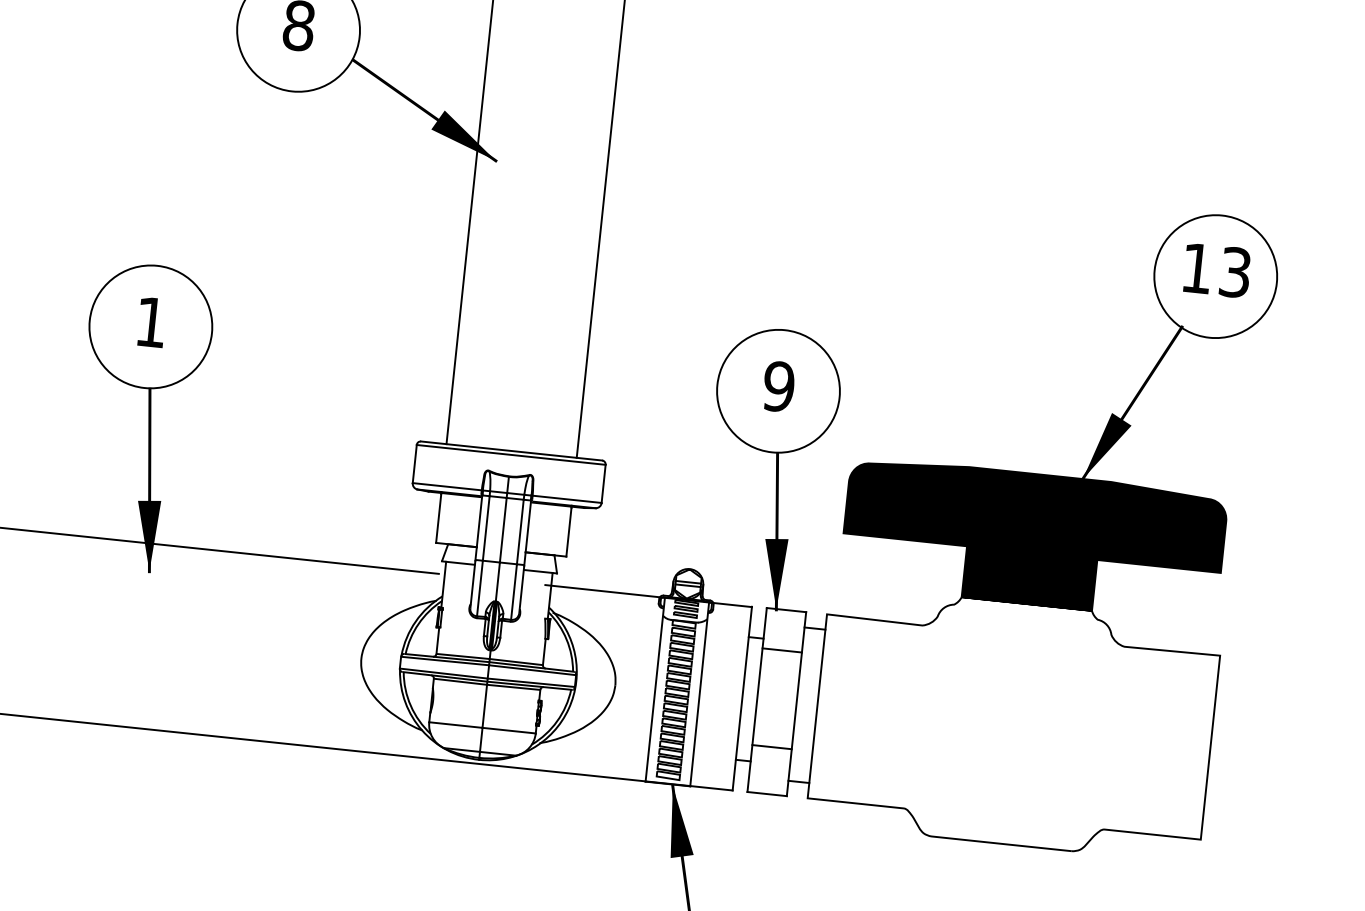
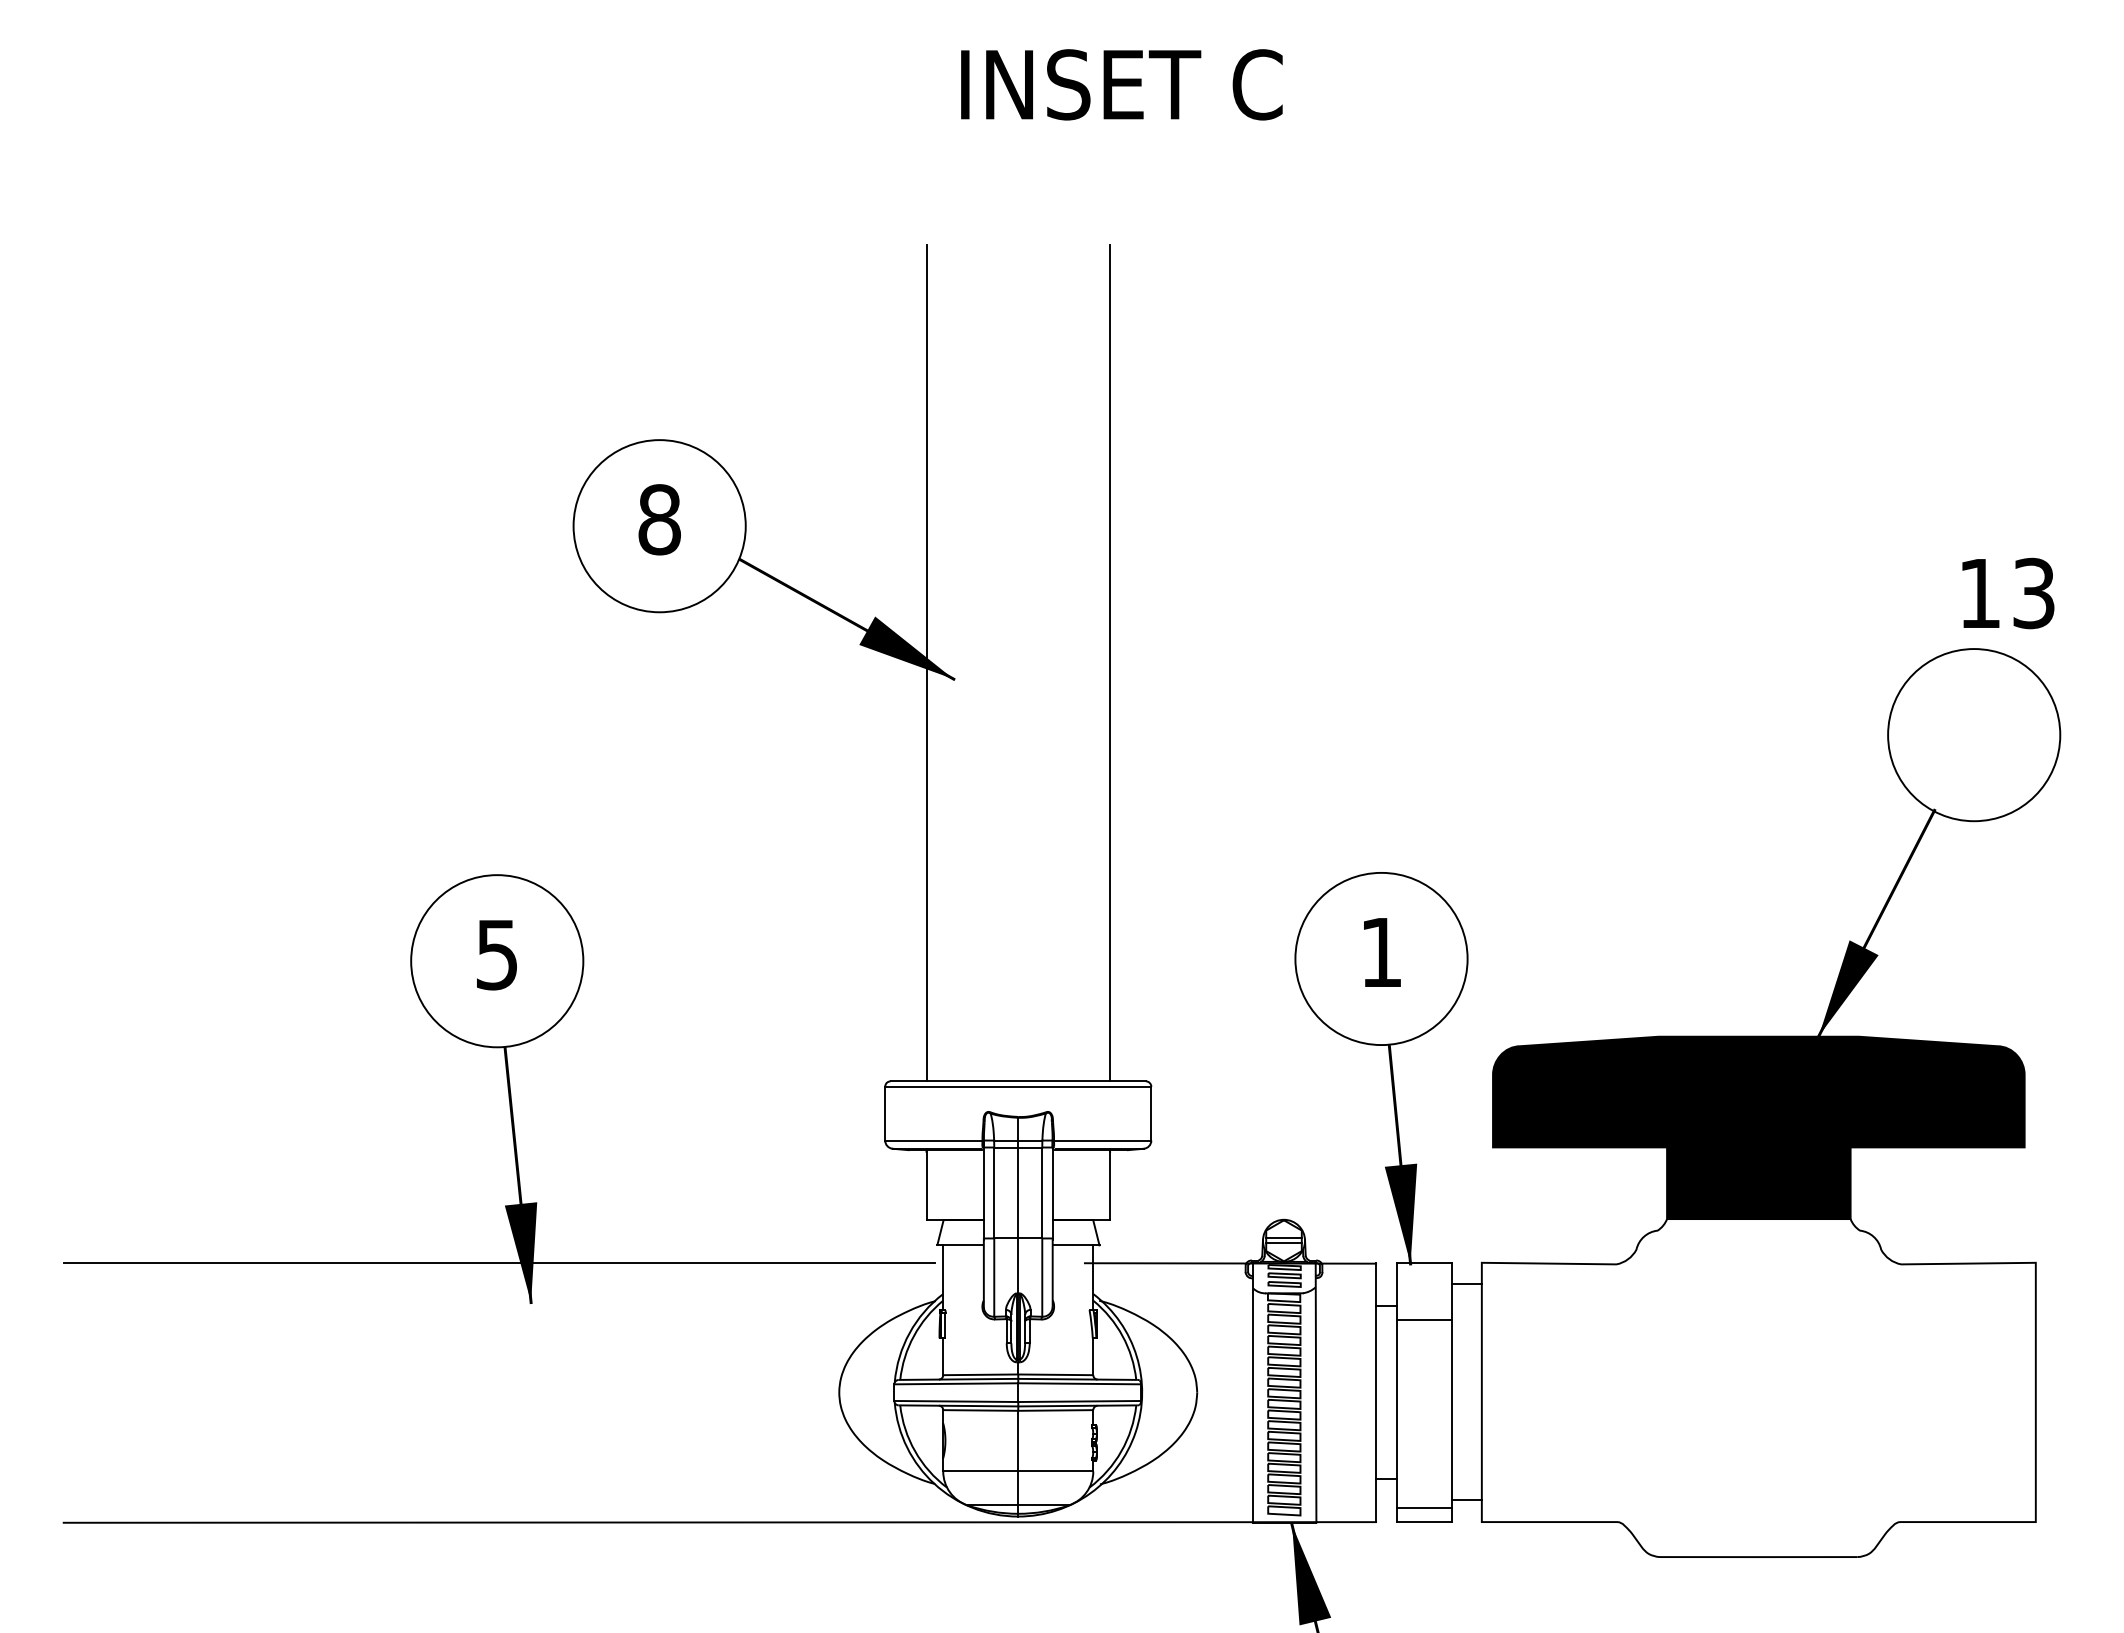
text: (1217, 270) -> (2008, 593), moved
text: (150, 322) -> (496, 955), 1 -> 5
text: (778, 386) -> (1381, 952), 9 -> 1
line: (771, 746) -> (1424, 1507), moved

